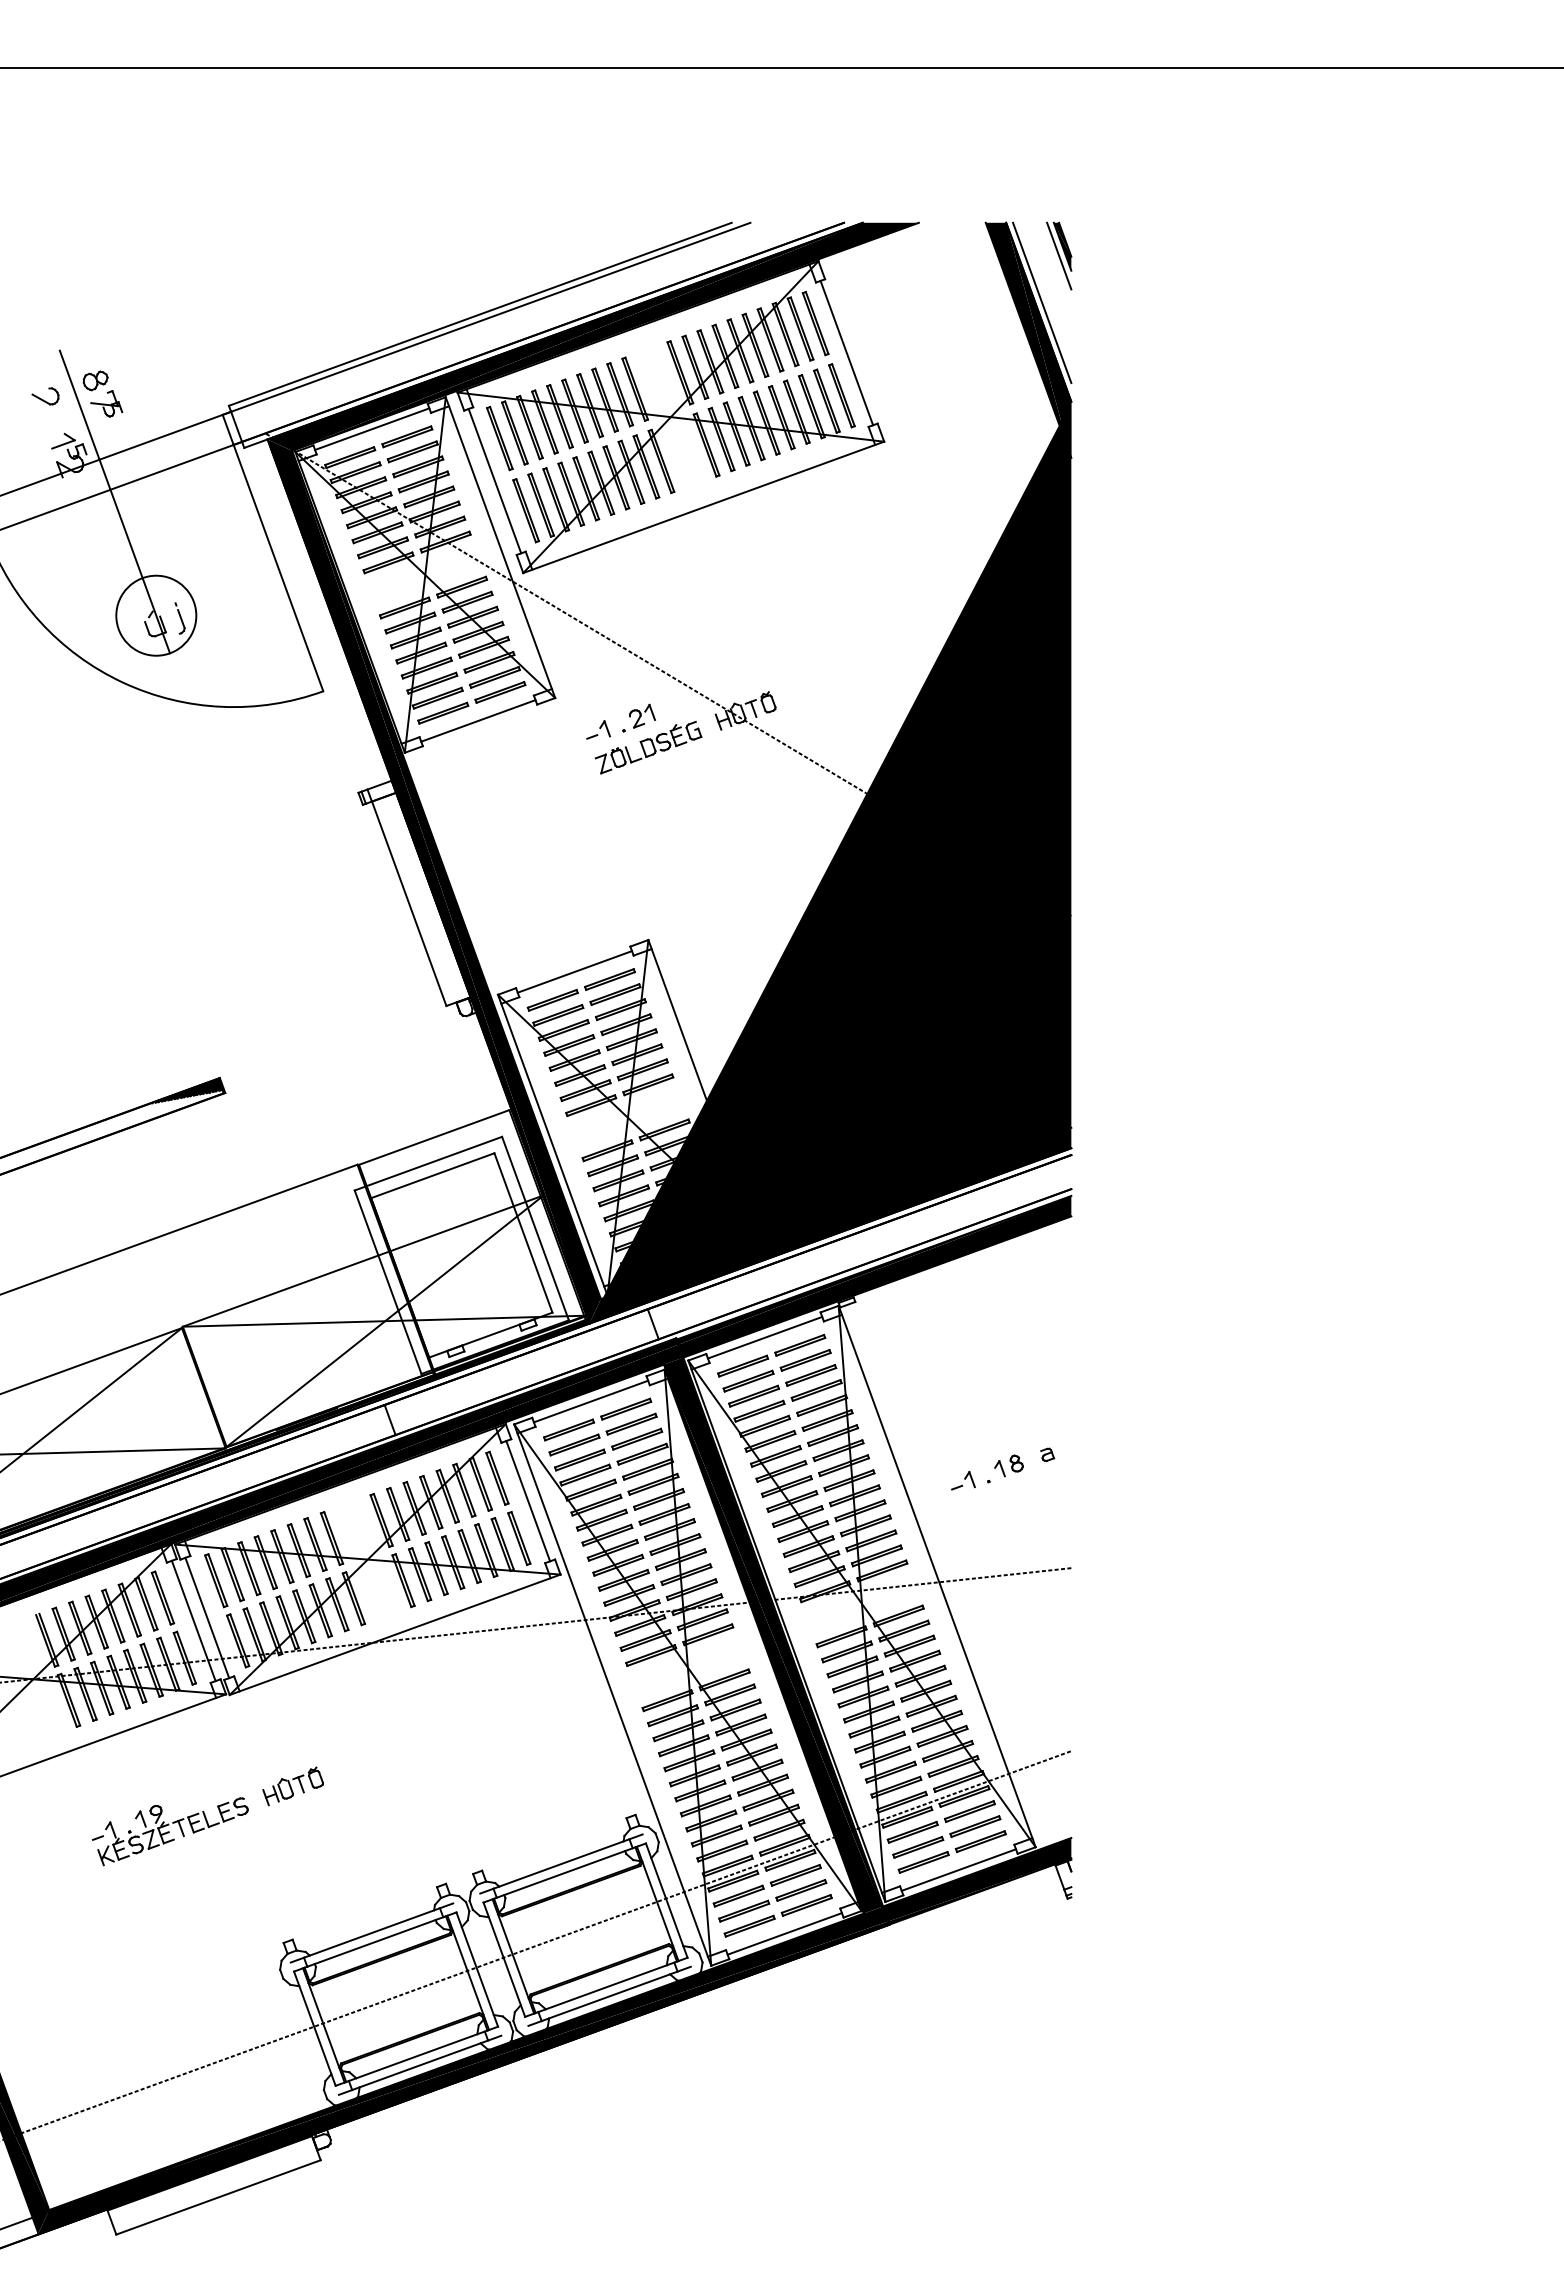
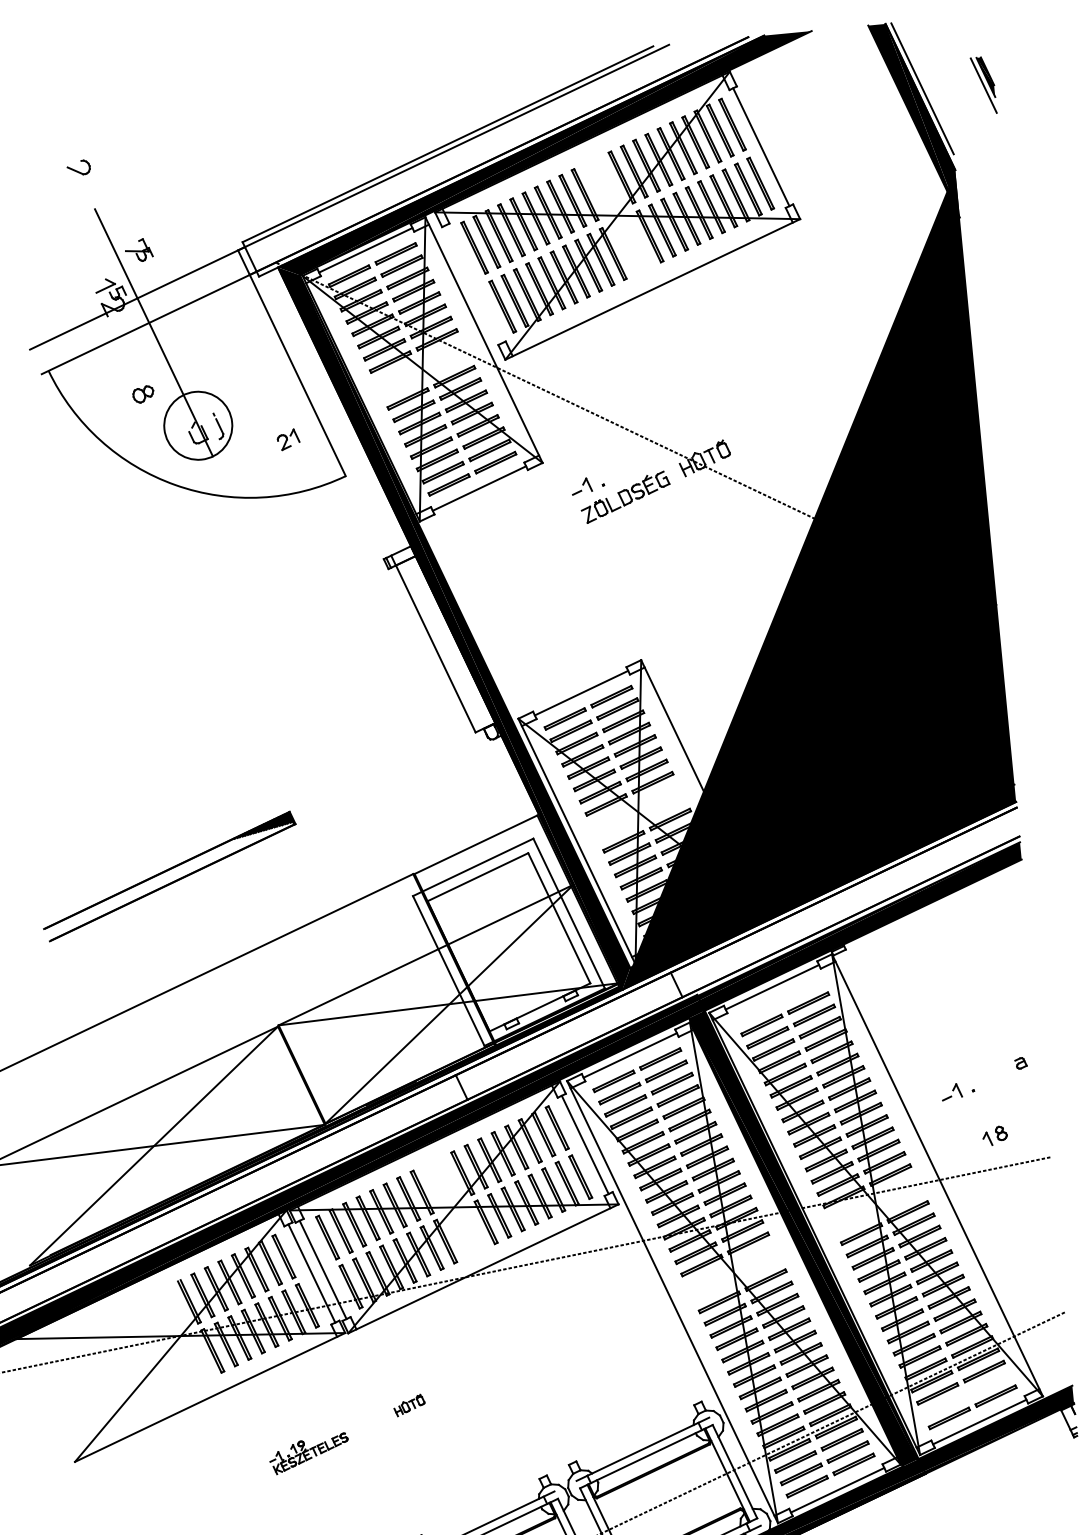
part: (1059, 255) -> (983, 85), moved
part: (95, 380) -> (143, 394), moved
part: (45, 396) -> (78, 168), moved
line: (494, 481) -> (473, 284), removed
part: (642, 715) -> (288, 439), moved
part: (771, 1355) -> (779, 1001), removed
part: (1008, 1465) -> (994, 1135), moved
part: (292, 1786) -> (408, 1405), size x0.6
part: (170, 1831) -> (309, 1453), size x0.6
part: (946, 1836) -> (966, 1394), removed

